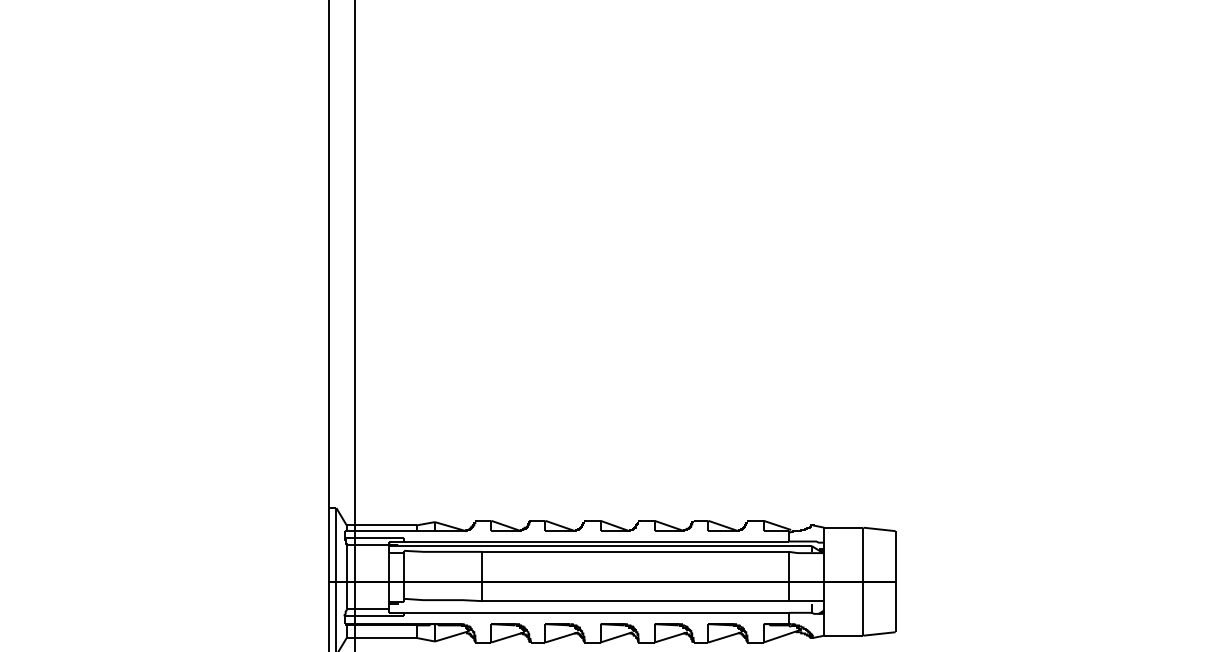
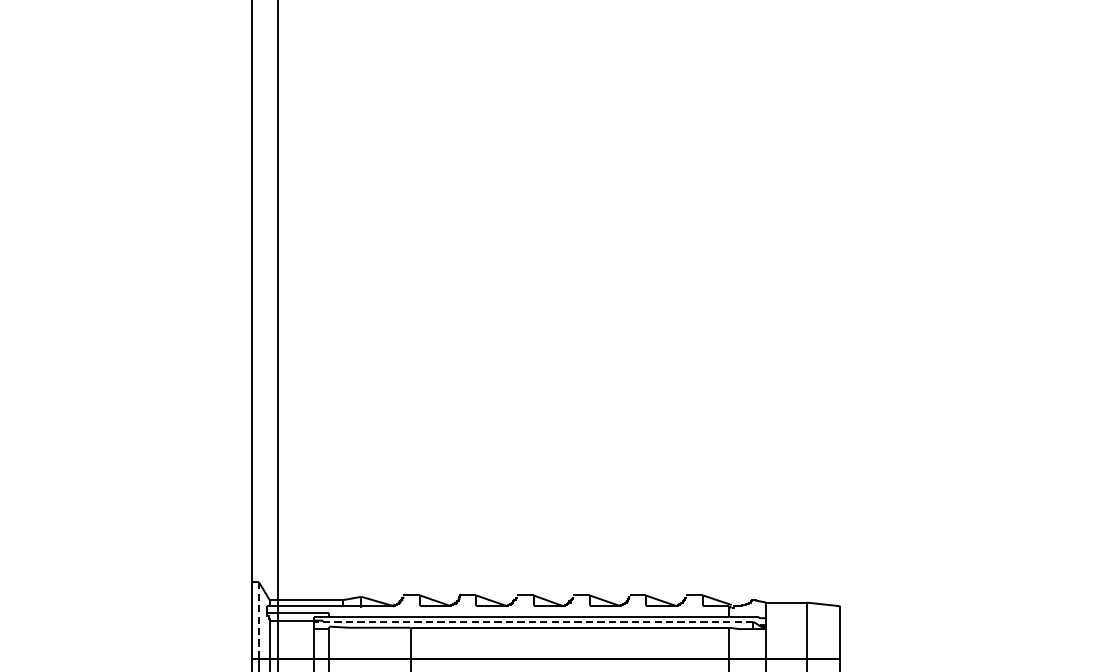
line: (336, 541) -> (259, 616), solid -> dashed
line: (600, 546) -> (533, 622), solid -> dashed

